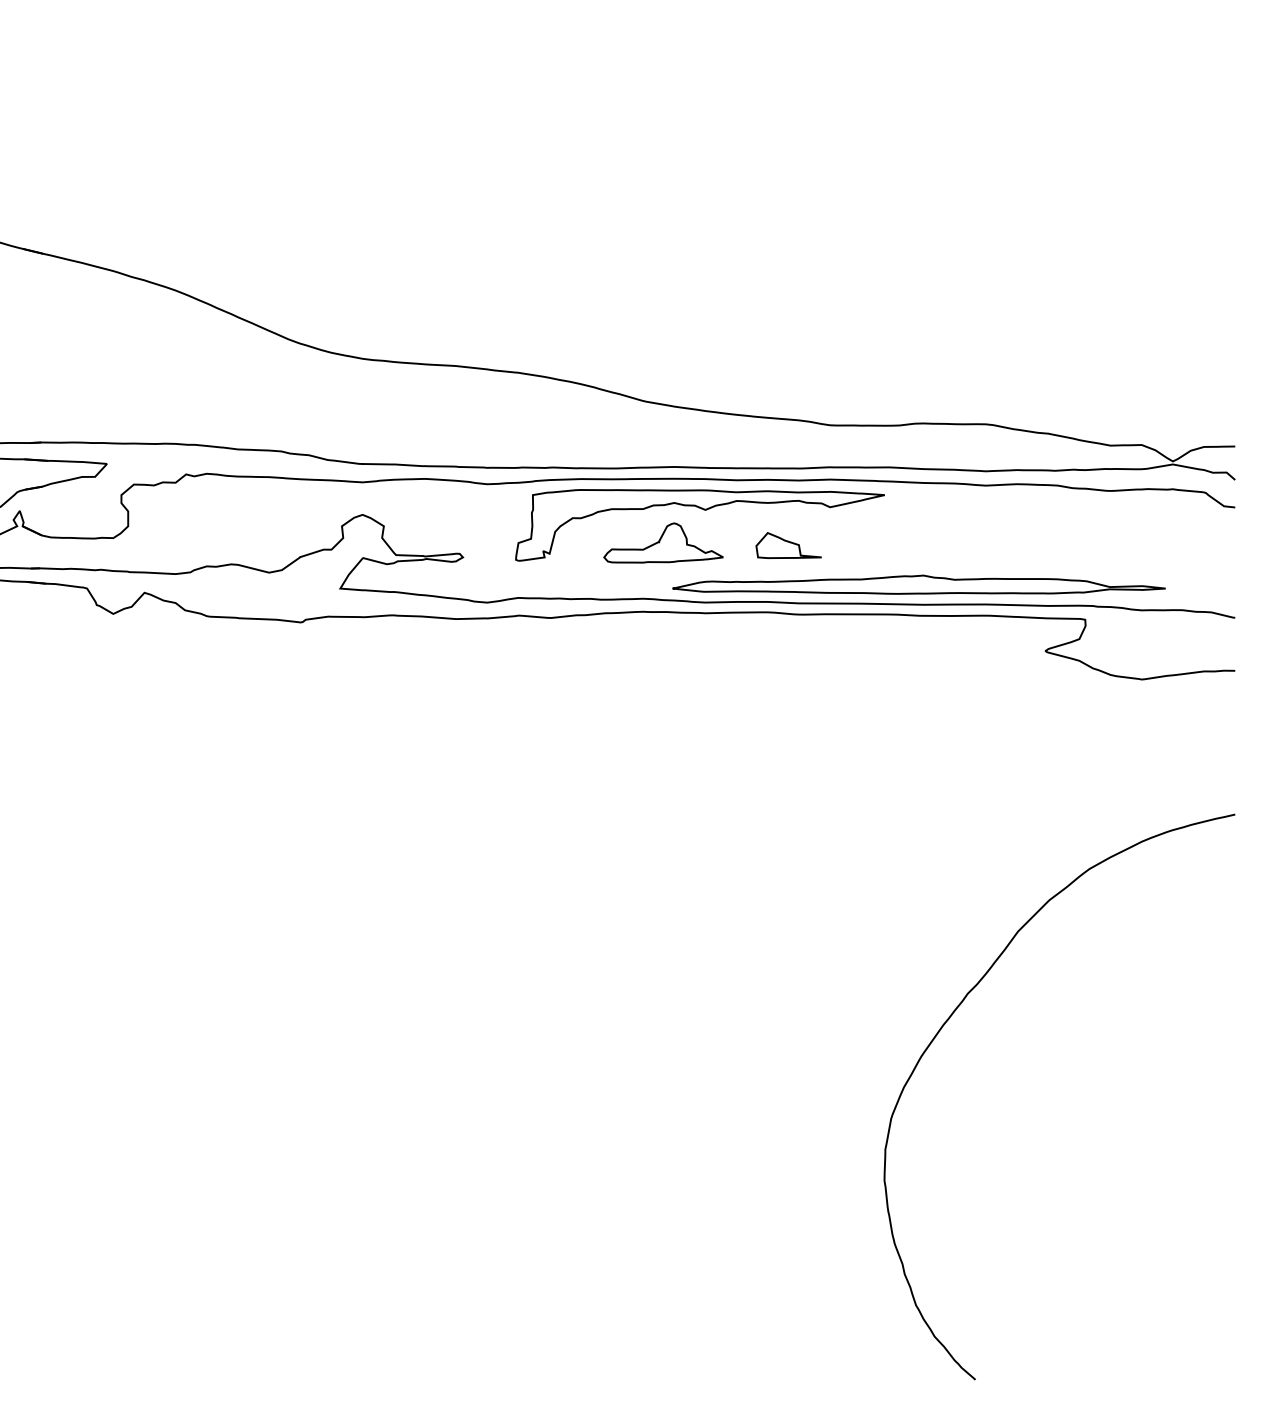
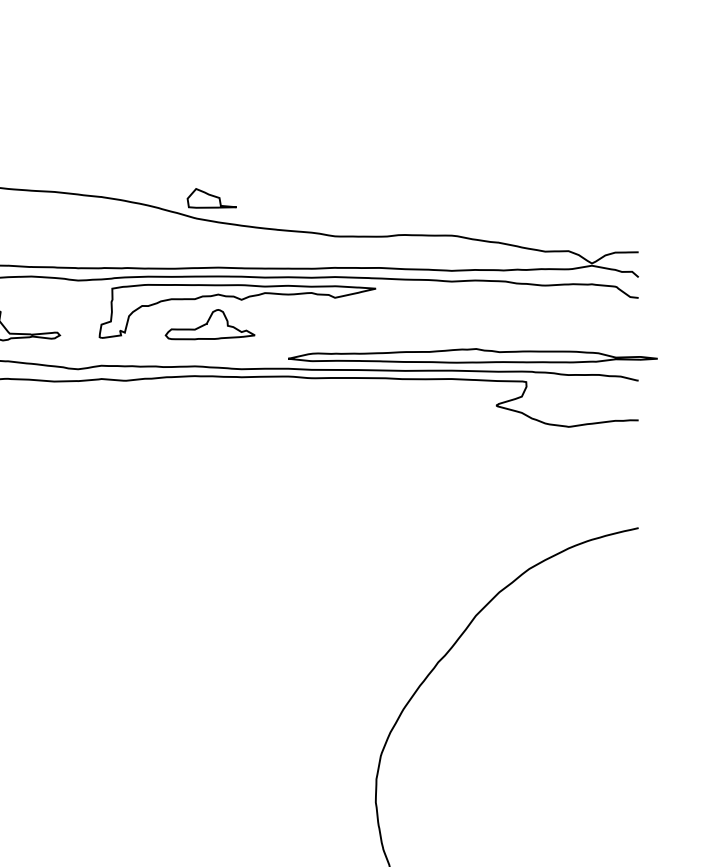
part: (788, 545) -> (211, 198), moved
part: (918, 584) -> (472, 355), moved

